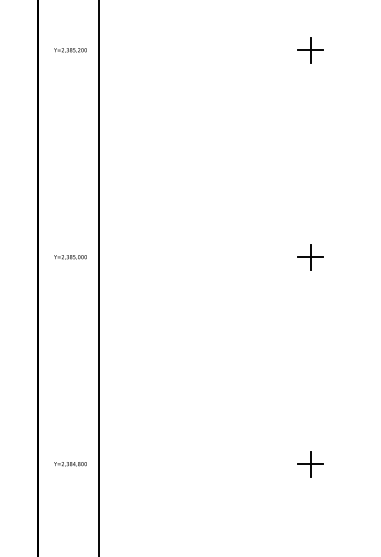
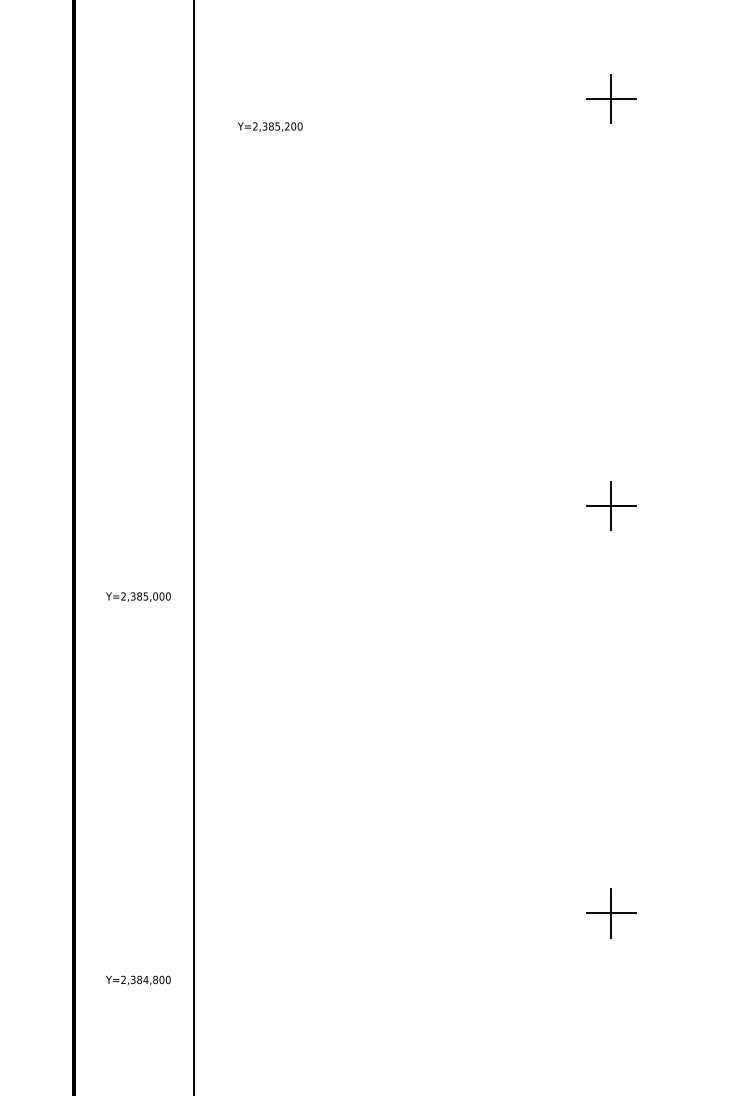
text: (70, 50) -> (270, 127), moved
text: (70, 257) -> (138, 597), moved
text: (70, 464) -> (138, 980), moved

